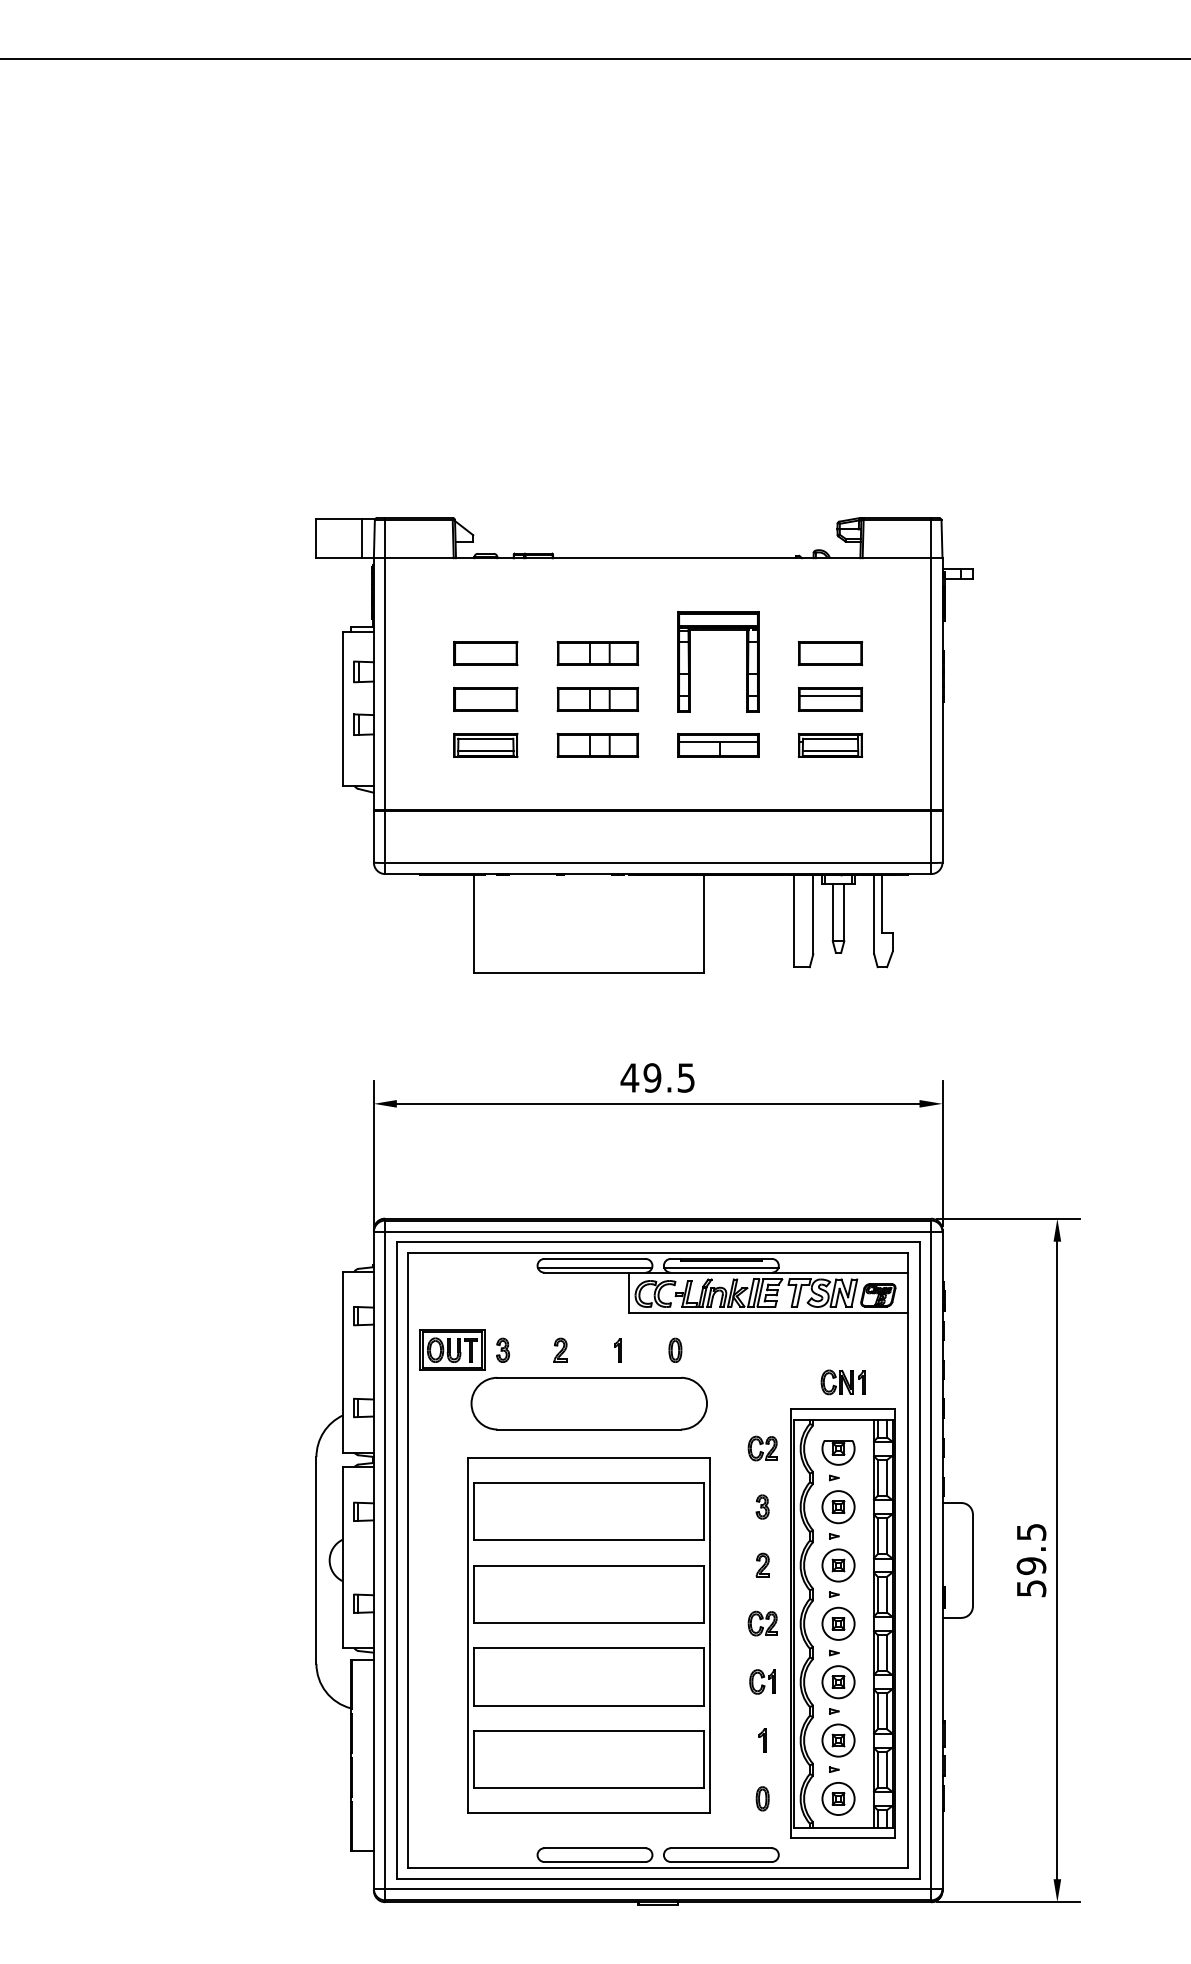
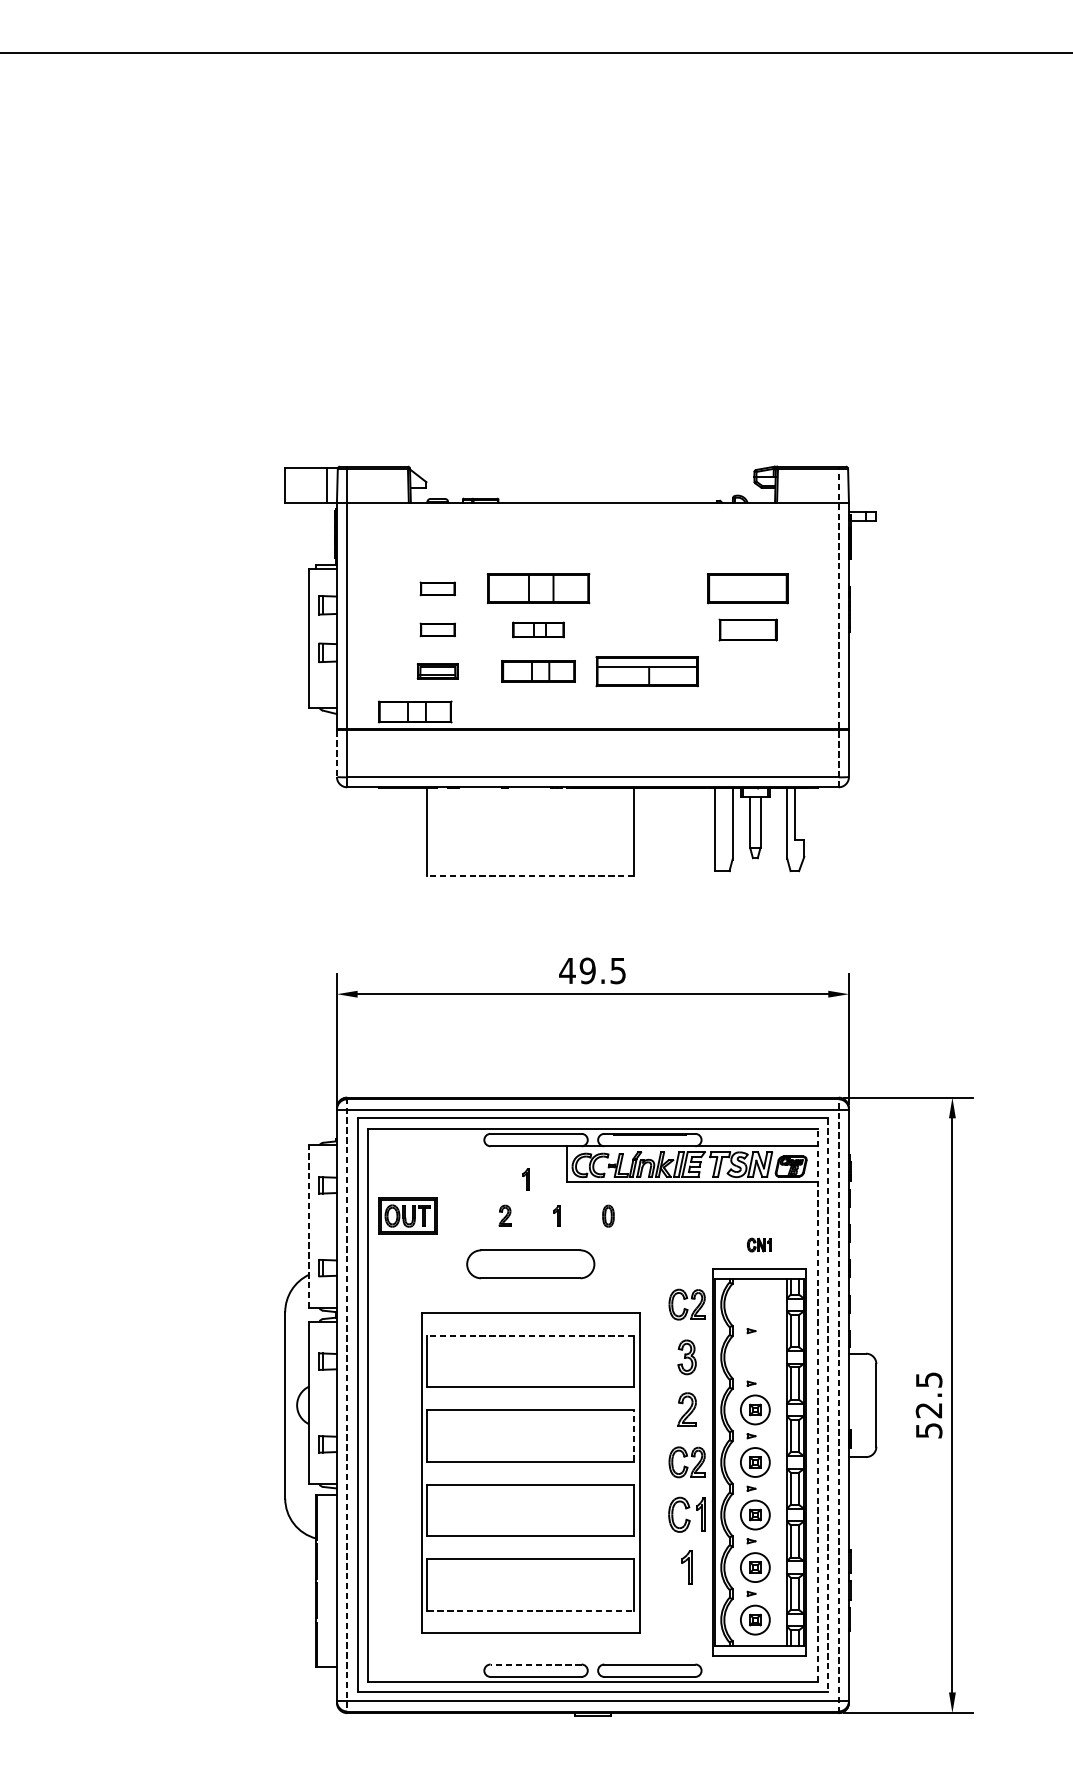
part: (485, 653) -> (437, 588), size x0.6
part: (597, 653) -> (538, 588), size x1.4
part: (830, 653) -> (748, 588), size x1.4
part: (690, 661) -> (622, 595), removed
line: (931, 695) -> (839, 626), solid -> dashed
line: (830, 696) -> (748, 627), removed
part: (485, 698) -> (437, 629), size x0.6
part: (597, 698) -> (538, 629), size x0.7
part: (485, 744) -> (437, 670), size x0.7
part: (718, 744) -> (647, 670), size x1.4
part: (830, 744) -> (748, 670), removed
part: (460, 789) -> (414, 711), added
line: (373, 836) -> (336, 753), solid -> dashed
line: (589, 972) -> (531, 875), solid -> dashed
line: (594, 1267) -> (535, 1141), removed
line: (721, 1267) -> (649, 1141), removed
part: (583, 1309) -> (525, 1179), added
part: (502, 1349) -> (452, 1215), removed
line: (342, 1361) -> (308, 1226), solid -> dashed
part: (842, 1382) -> (758, 1245), size x0.6
part: (588, 1403) -> (530, 1264), size x0.6
part: (762, 1448) -> (686, 1304), size x1.4
part: (838, 1452) -> (755, 1308), removed
line: (589, 1482) -> (531, 1335), solid -> dashed
part: (762, 1506) -> (686, 1356), size x1.6
part: (838, 1507) -> (755, 1357), removed
line: (908, 1559) -> (818, 1404), solid -> dashed
line: (385, 1560) -> (347, 1405), solid -> dashed
line: (919, 1560) -> (828, 1405), solid -> dashed
line: (931, 1560) -> (839, 1405), solid -> dashed
part: (762, 1564) -> (686, 1409), size x1.6
text: (1031, 1566) -> (929, 1410), 59.5 -> 52.5
line: (704, 1594) -> (634, 1436), solid -> dashed
part: (762, 1623) -> (686, 1462), size x1.4
part: (762, 1681) -> (686, 1514), size x1.6
part: (762, 1740) -> (686, 1567), size x1.6
line: (589, 1788) -> (531, 1610), solid -> dashed
part: (762, 1798) -> (686, 1619), removed
line: (595, 1848) -> (536, 1664), solid -> dashed

